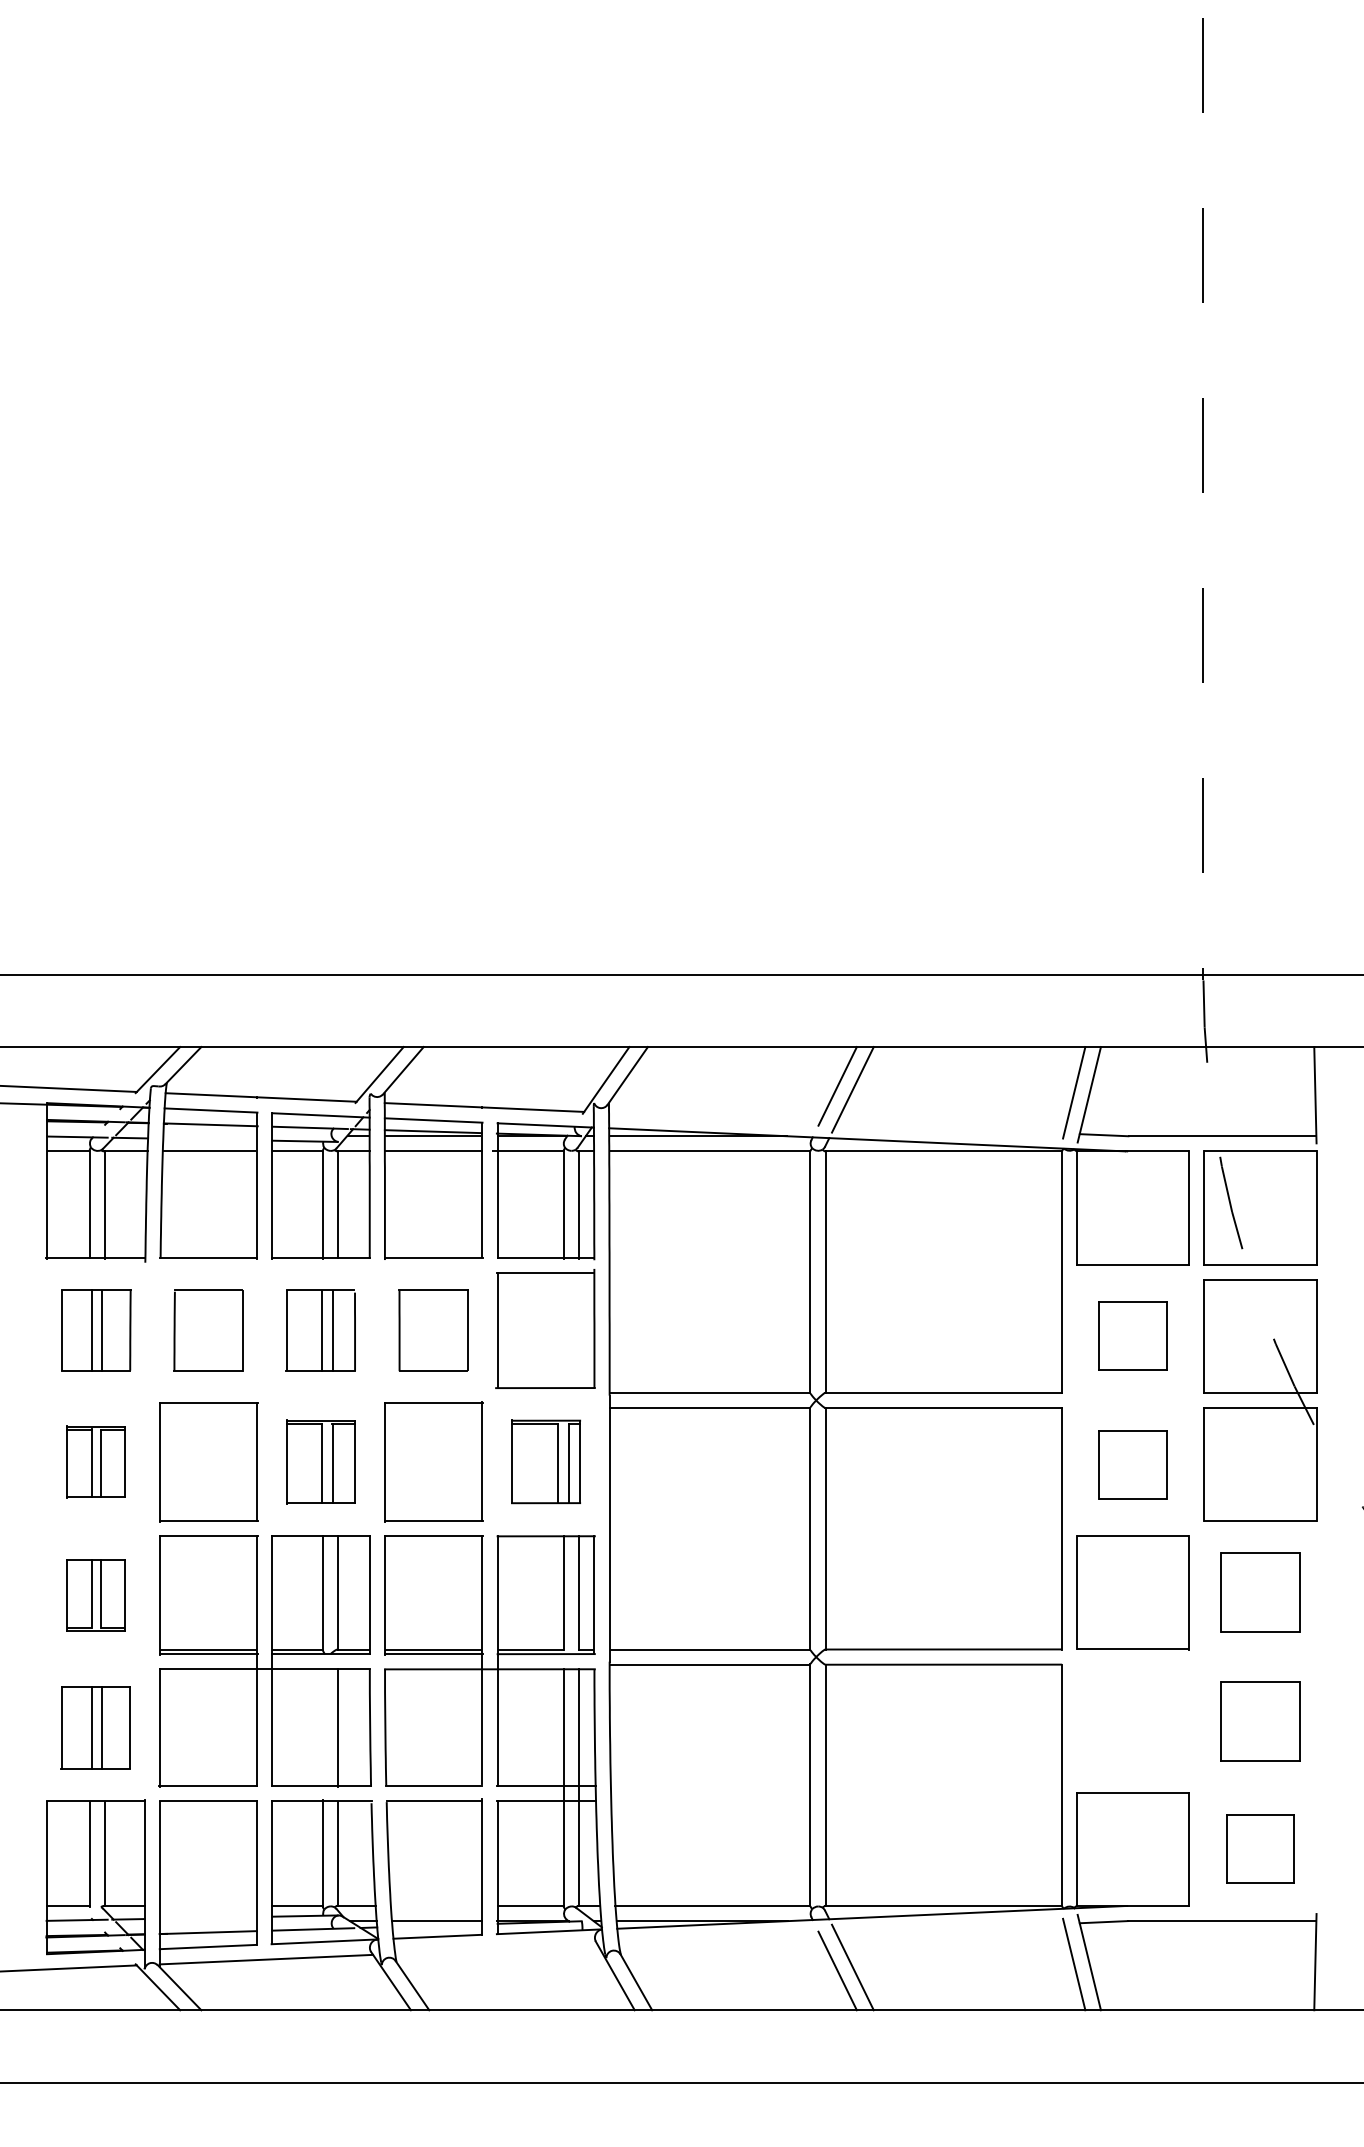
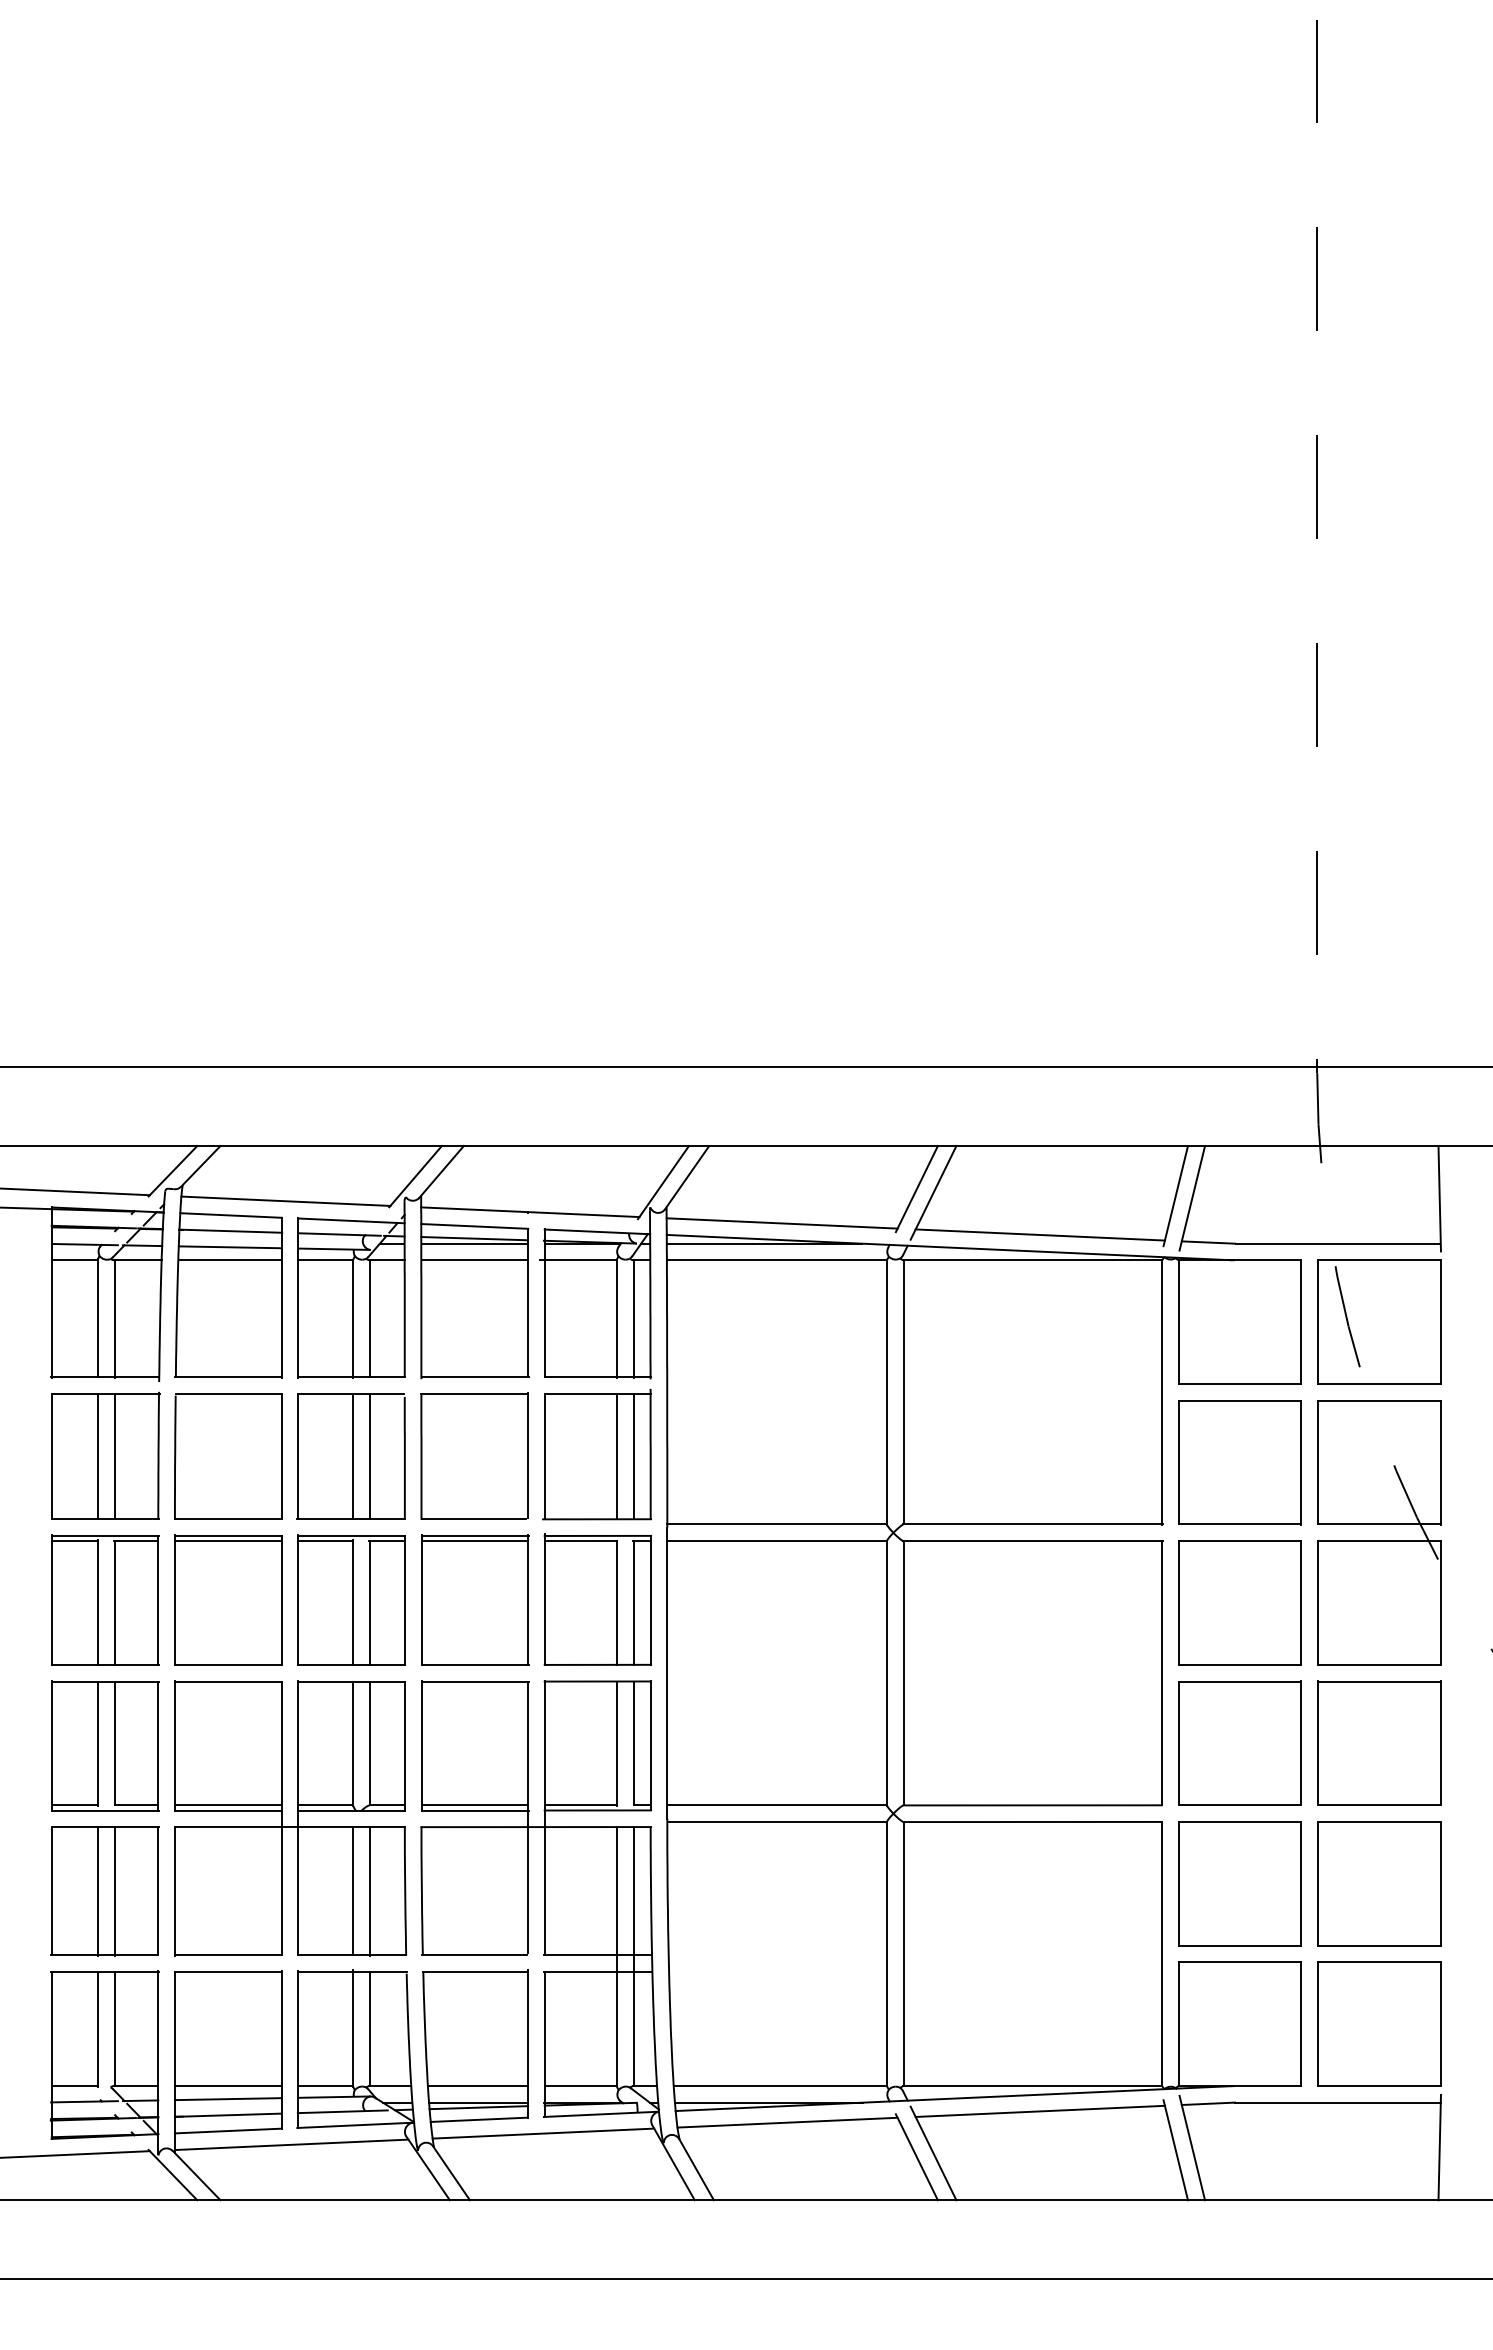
line: (713, 1117) -> (781, 1223), added
line: (949, 1127) -> (1039, 1234), added
line: (209, 1139) -> (229, 1247), added
part: (96, 1329) -> (105, 1455), size x1.43
part: (433, 1329) -> (474, 1455), size x1.43
part: (208, 1330) -> (228, 1456), size x1.43
part: (320, 1330) -> (350, 1456), size x1.43
line: (563, 1330) -> (616, 1456), added
line: (578, 1330) -> (633, 1456), added
part: (1132, 1336) -> (1239, 1462), size x1.67
line: (207, 1408) -> (227, 1541), added
line: (433, 1408) -> (474, 1541), added
part: (96, 1461) -> (105, 1599), size x1.67
part: (321, 1461) -> (351, 1599), size x1.43
part: (545, 1461) -> (597, 1599), size x1.43
part: (1132, 1464) -> (1239, 1602), size x1.67
part: (1260, 1592) -> (1379, 1742), size x1.43
part: (96, 1594) -> (105, 1745), size x1.67
part: (1132, 1720) -> (1239, 1883), added
part: (1260, 1720) -> (1379, 1883), size x1.43
line: (322, 1727) -> (353, 1890), added
part: (95, 1728) -> (104, 1891), size x1.43
part: (1260, 1848) -> (1379, 2023), size x1.67
line: (207, 1905) -> (227, 2085), added
line: (436, 1905) -> (477, 2085), added
line: (207, 1918) -> (227, 2099), added
line: (437, 1925) -> (478, 2107), added
line: (949, 1928) -> (1039, 2110), added
line: (719, 1939) -> (787, 2122), added
line: (496, 1949) -> (543, 2133), added

